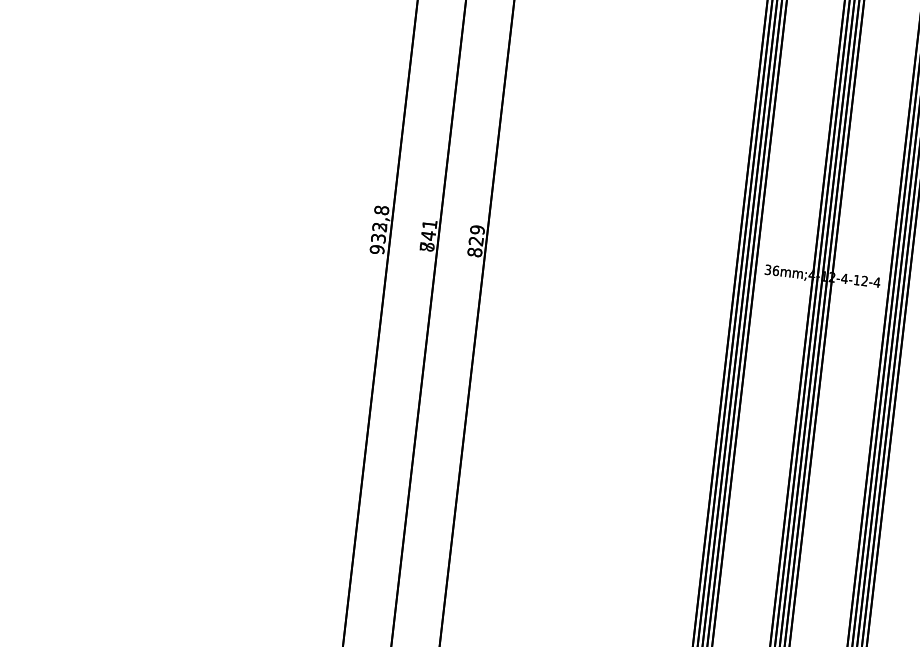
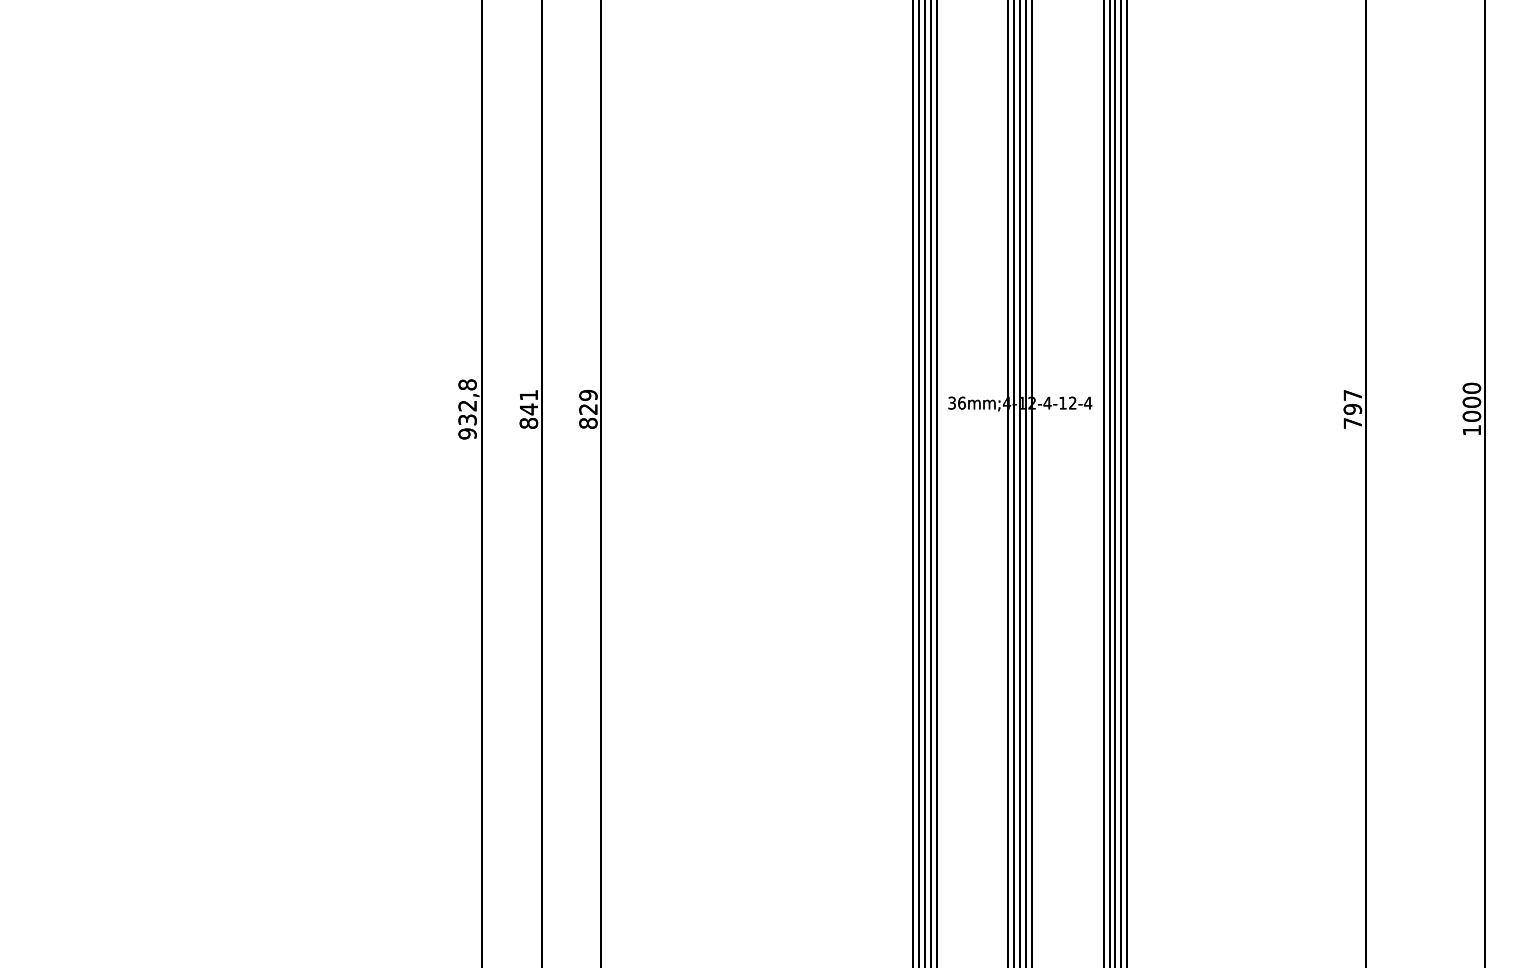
text: (379, 226) -> (467, 405), 933,8 -> 932,8
text: (426, 246) -> (528, 423), 741 -> 841

